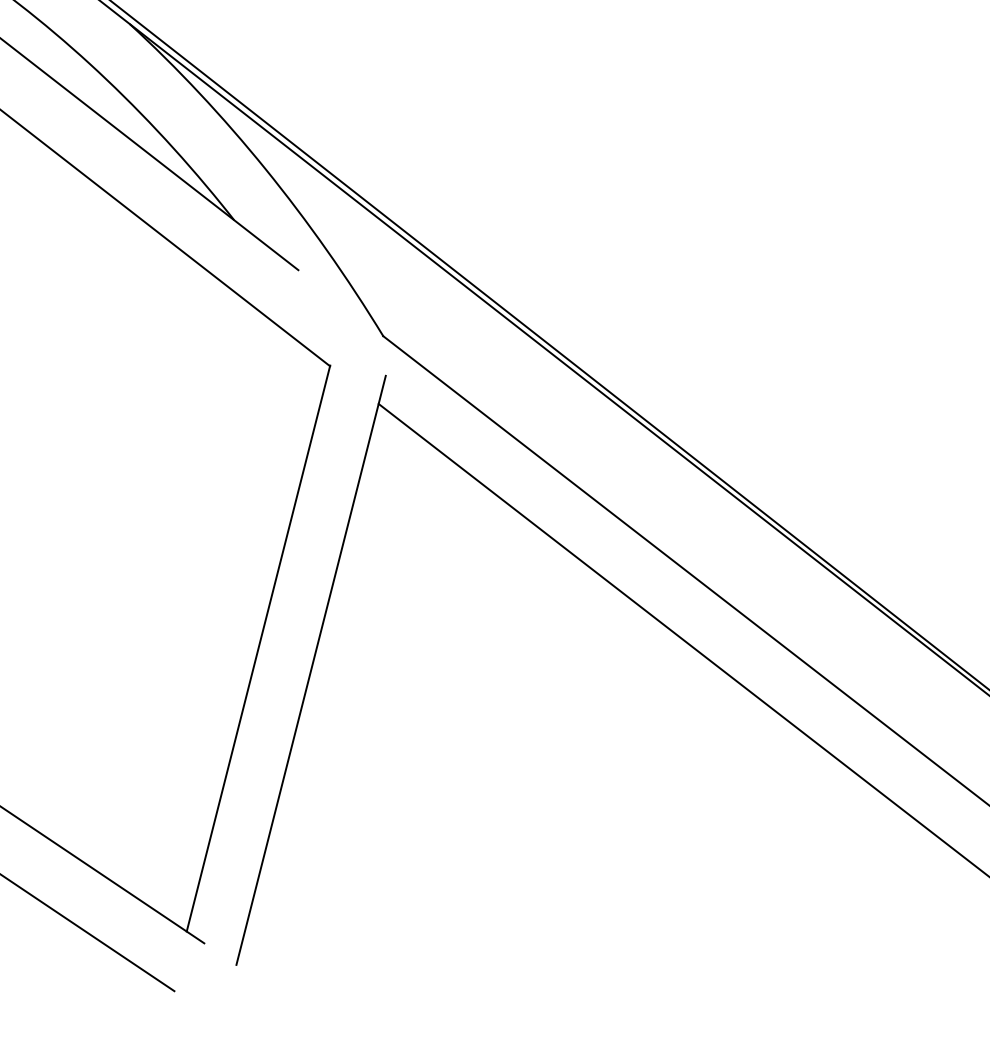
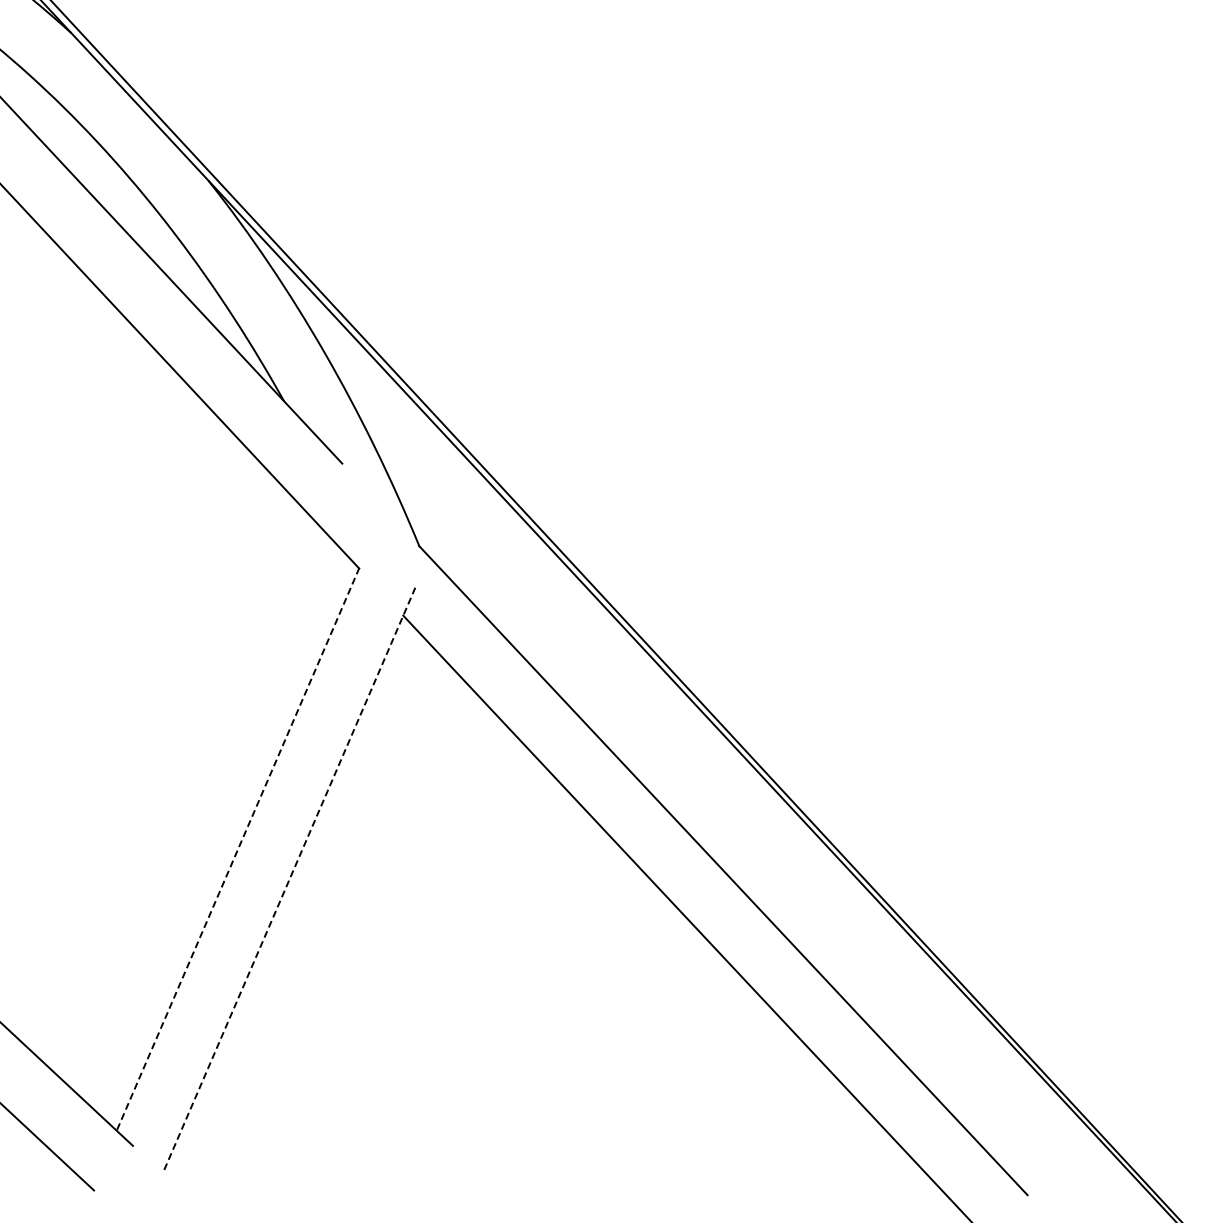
line: (257, 648) -> (237, 849), solid -> dashed
line: (311, 670) -> (289, 880), solid -> dashed

